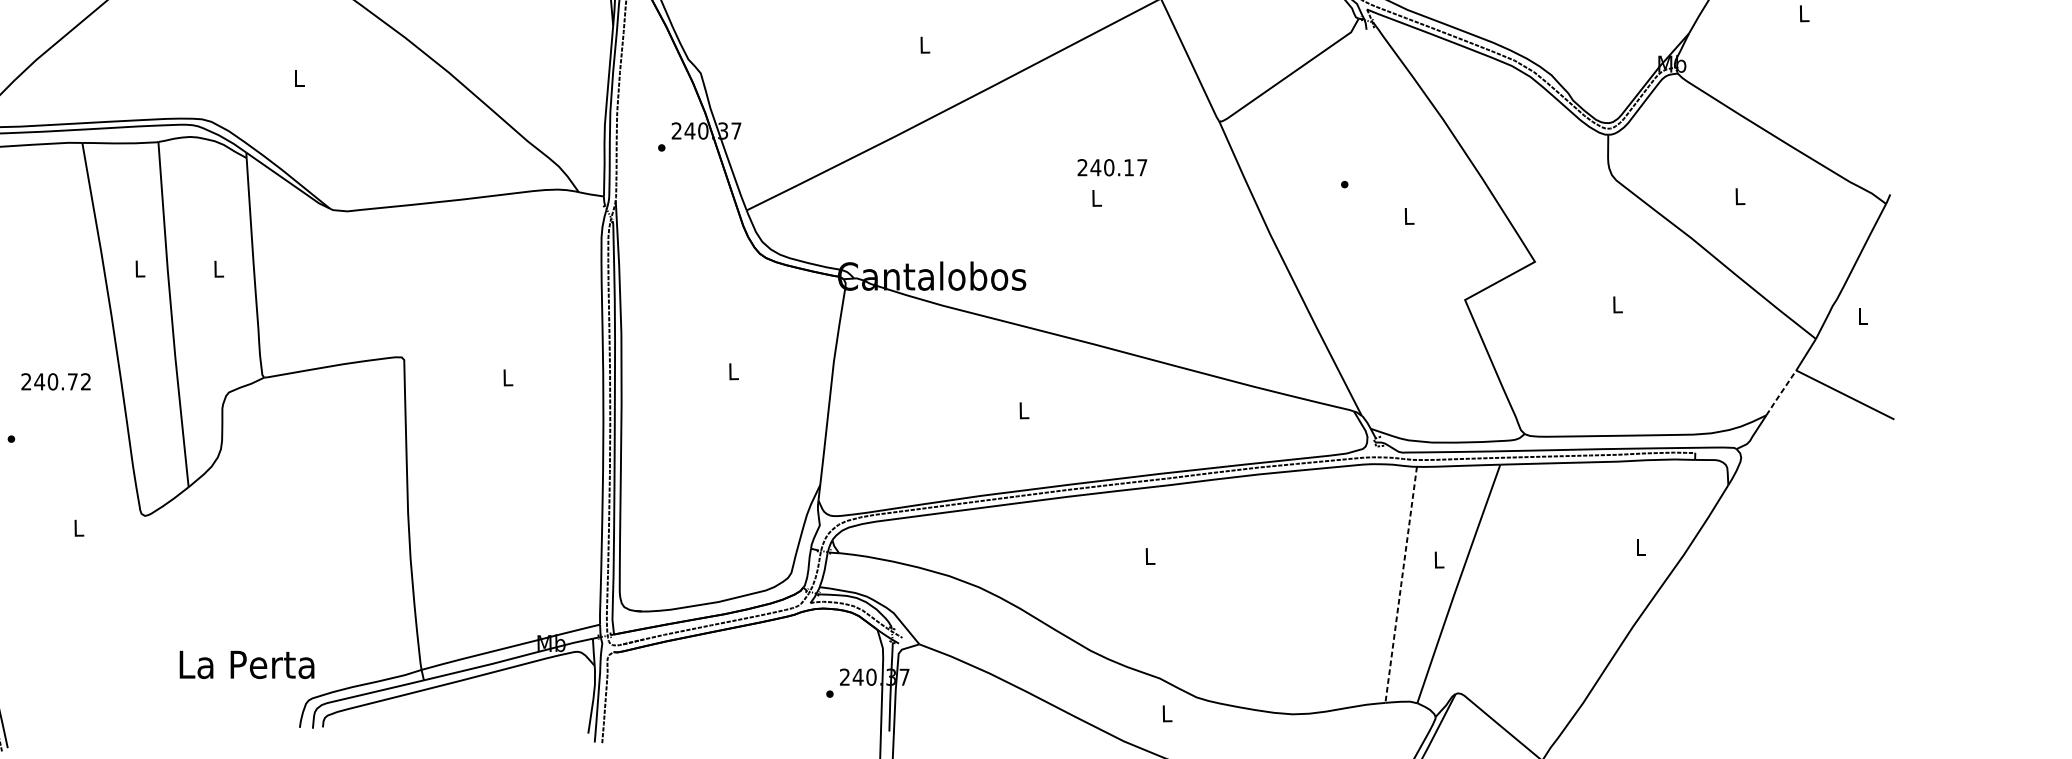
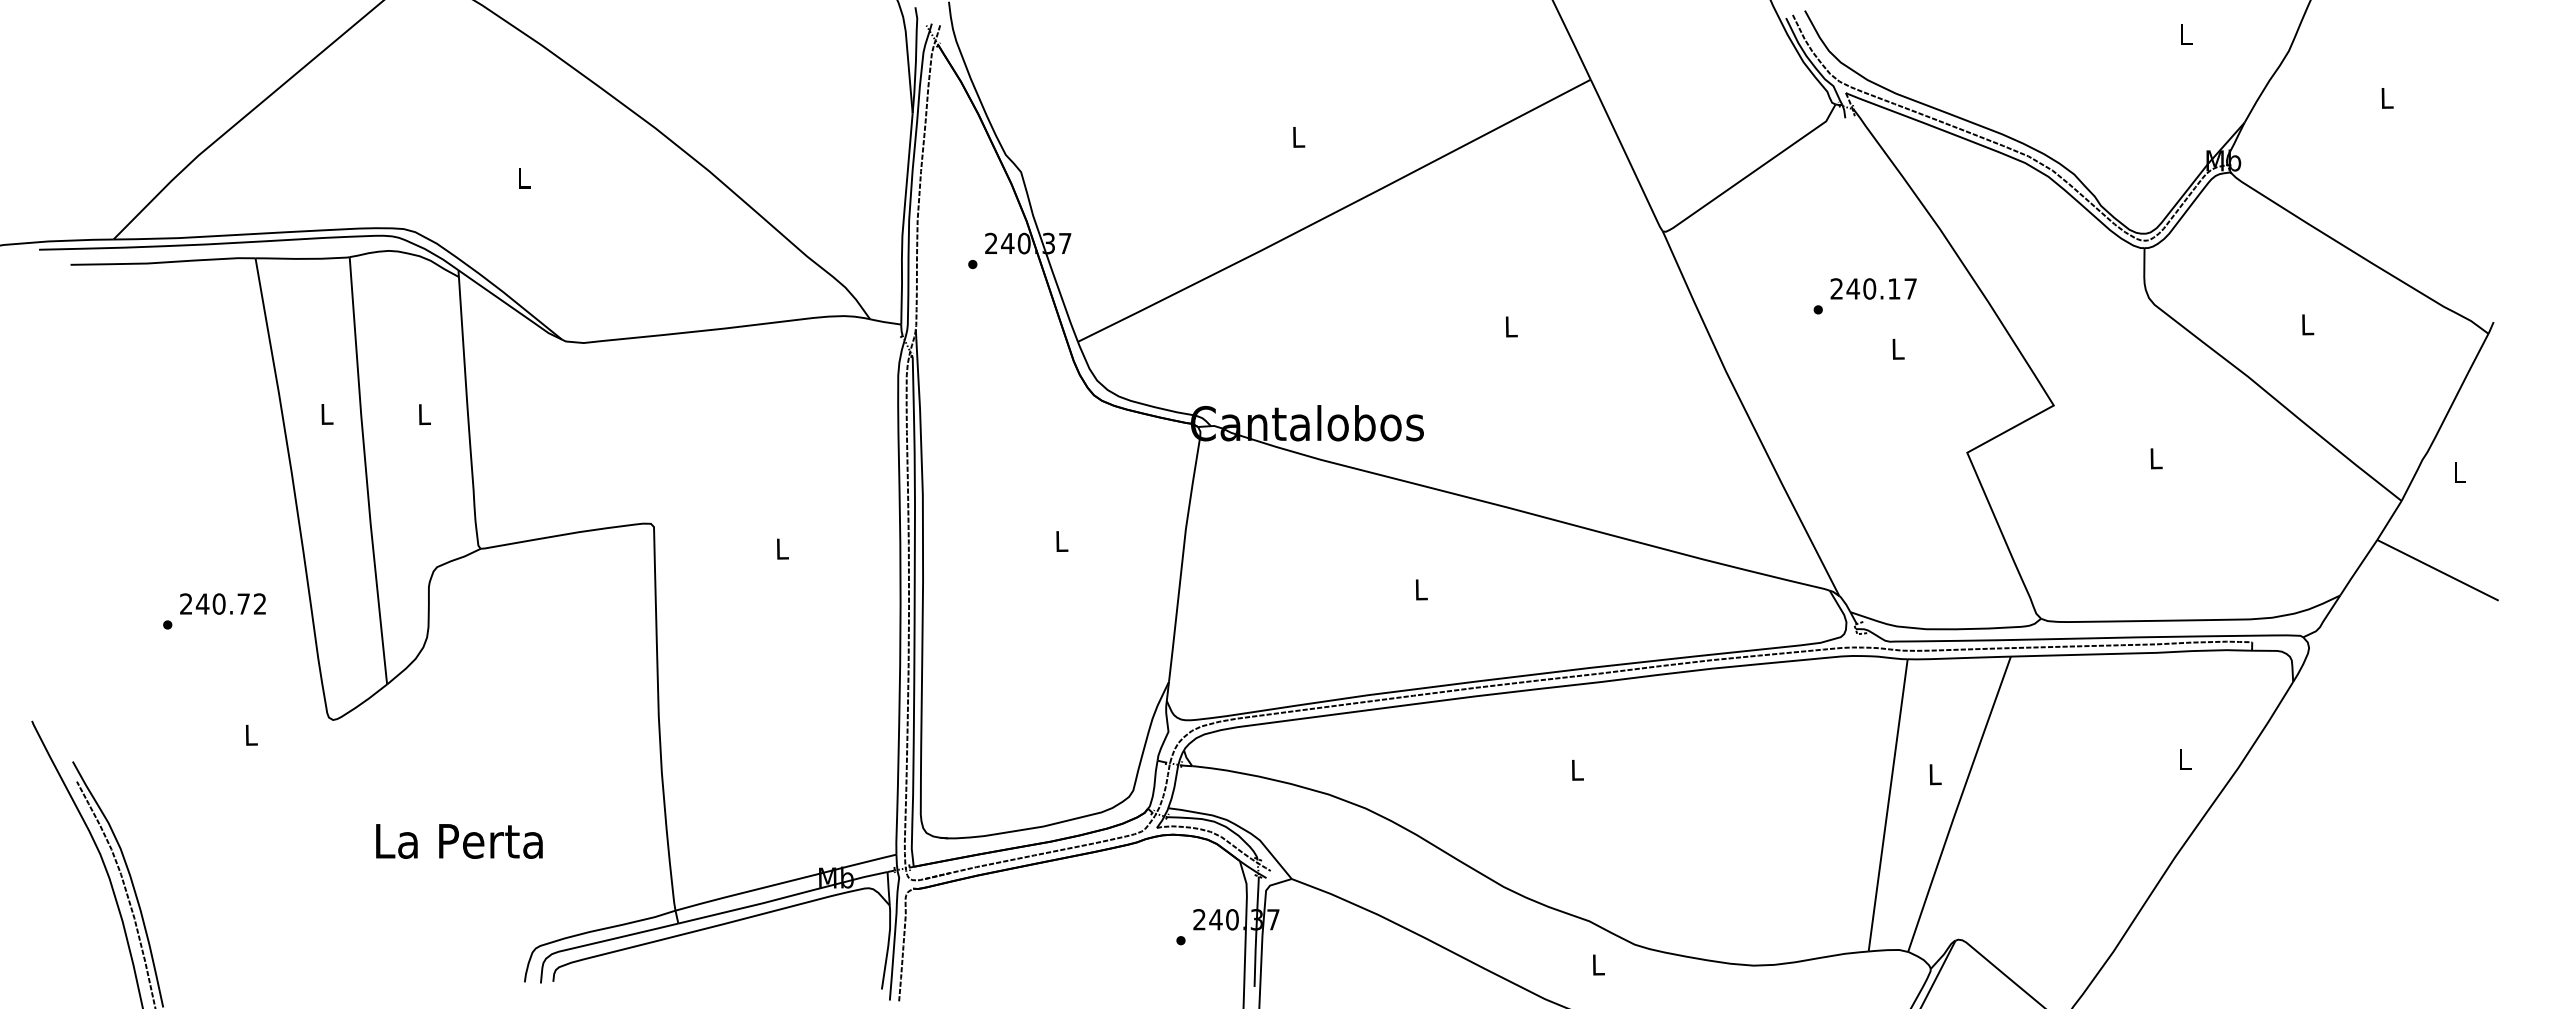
text: (1112, 167) -> (1873, 288), moved
text: (55, 381) -> (222, 603), moved
line: (1781, 392) -> (2358, 567), dashed -> solid
line: (1401, 584) -> (1888, 805), dashed -> solid
text: (247, 664) -> (459, 841), moved

